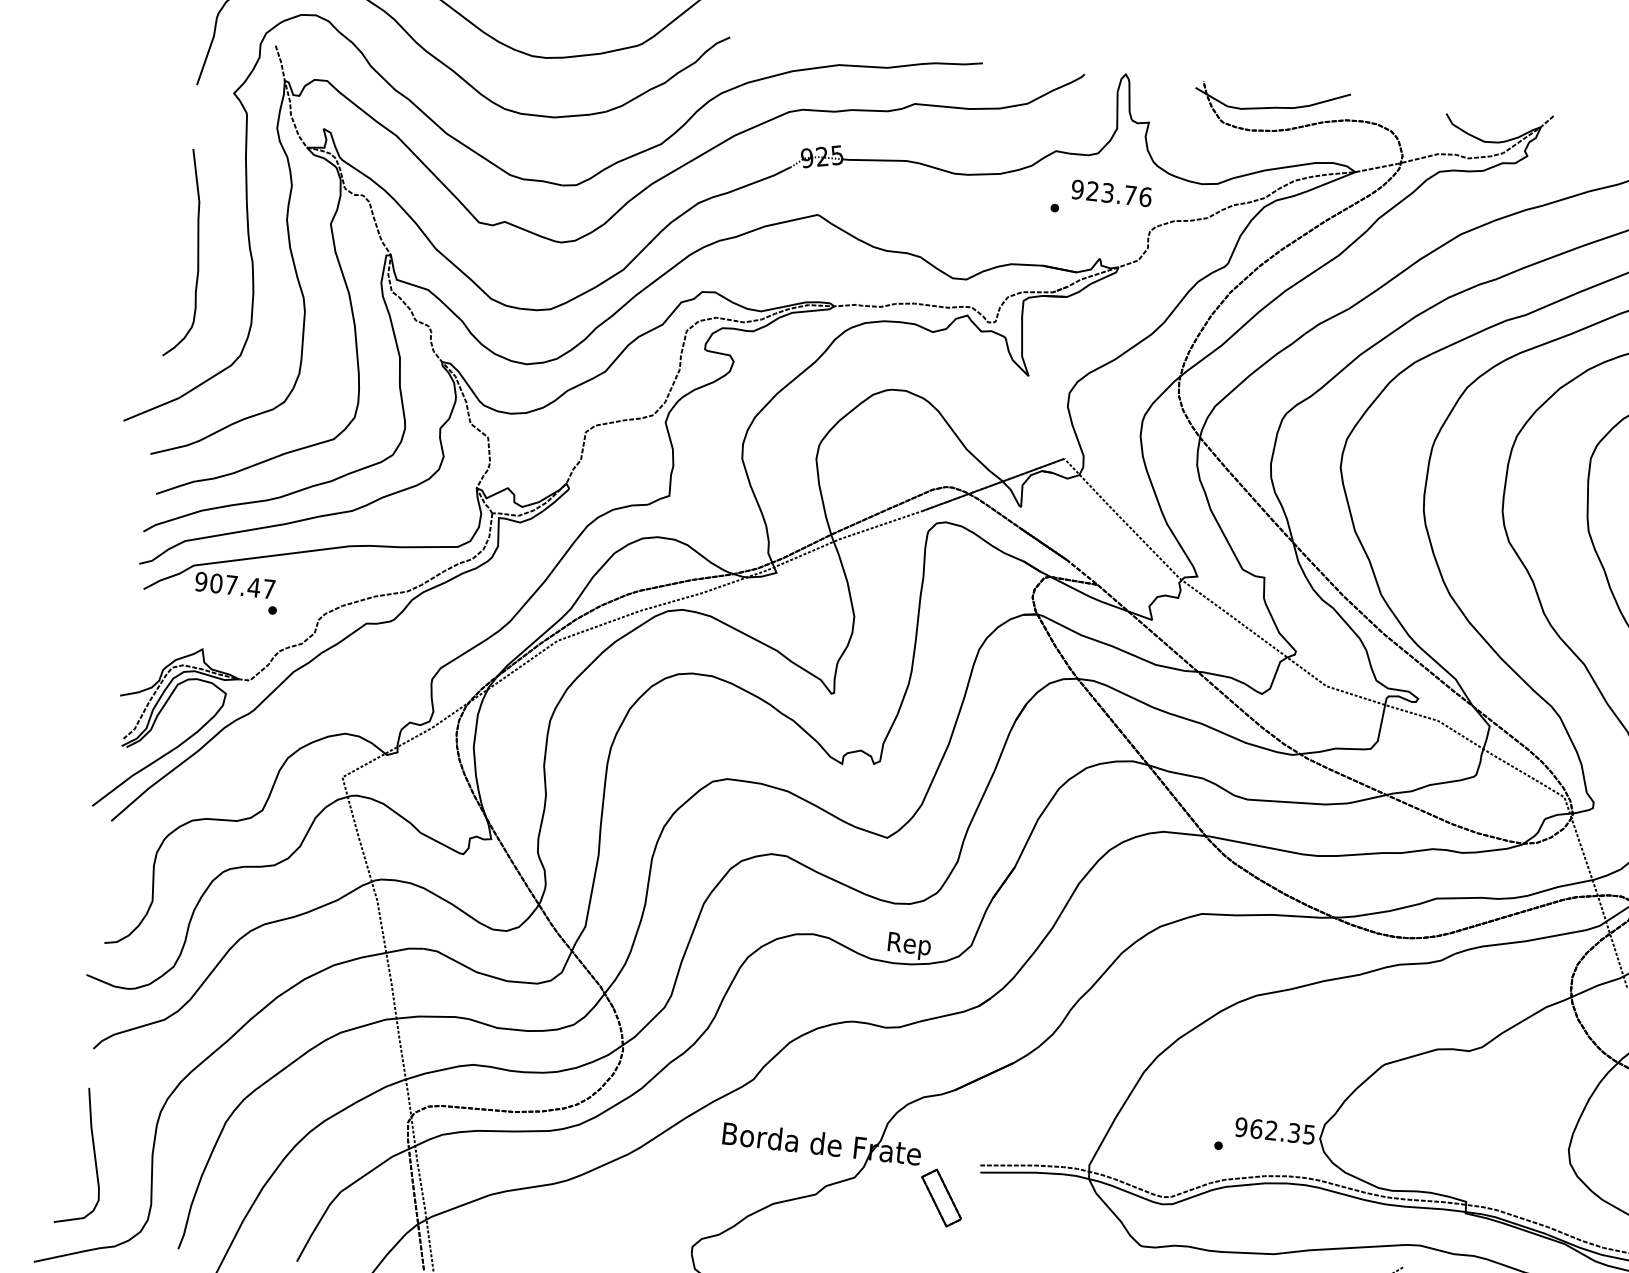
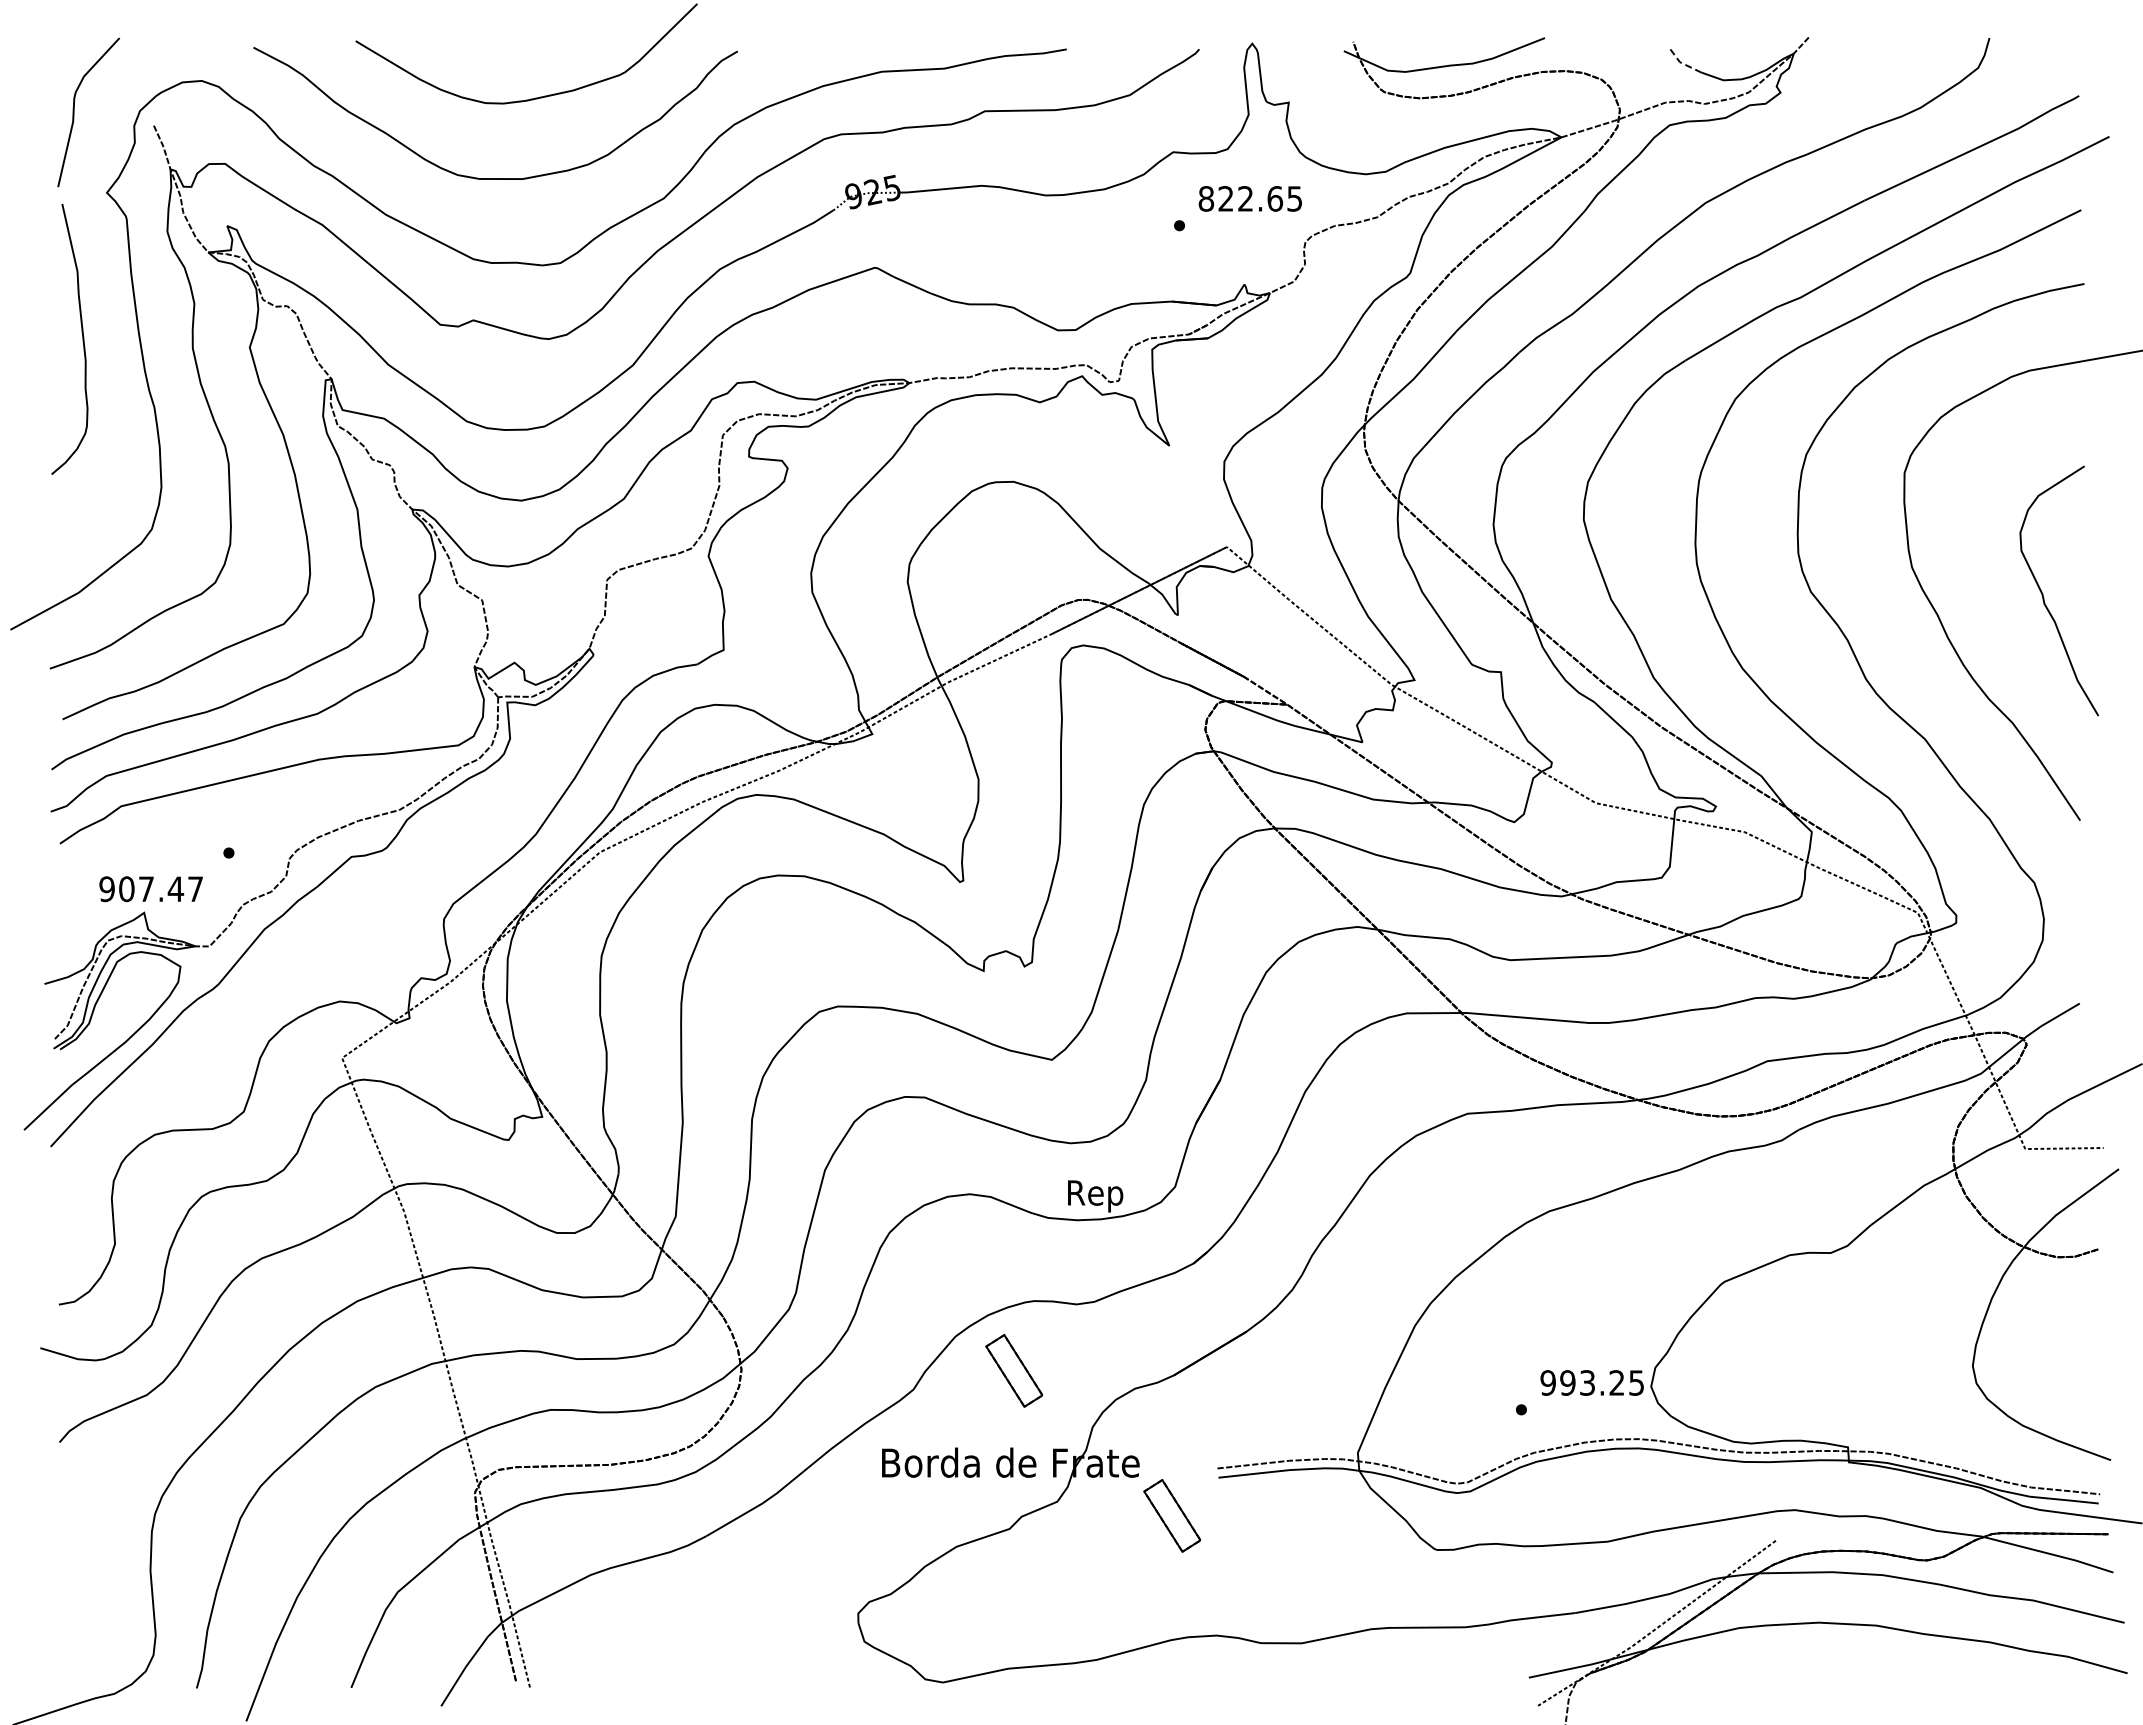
line: (1455, 125) -> (1683, 63), solid -> dashed
text: (1111, 193) -> (1250, 198), 923.76 -> 822.65
curve: (197, 254) -> (82, 339), moved
text: (234, 585) -> (150, 889), moved
part: (832, 1073) -> (1014, 1370), added
text: (1275, 1130) -> (1592, 1382), 962.35 -> 993.25
curve: (94, 1156) -> (75, 1580), removed

